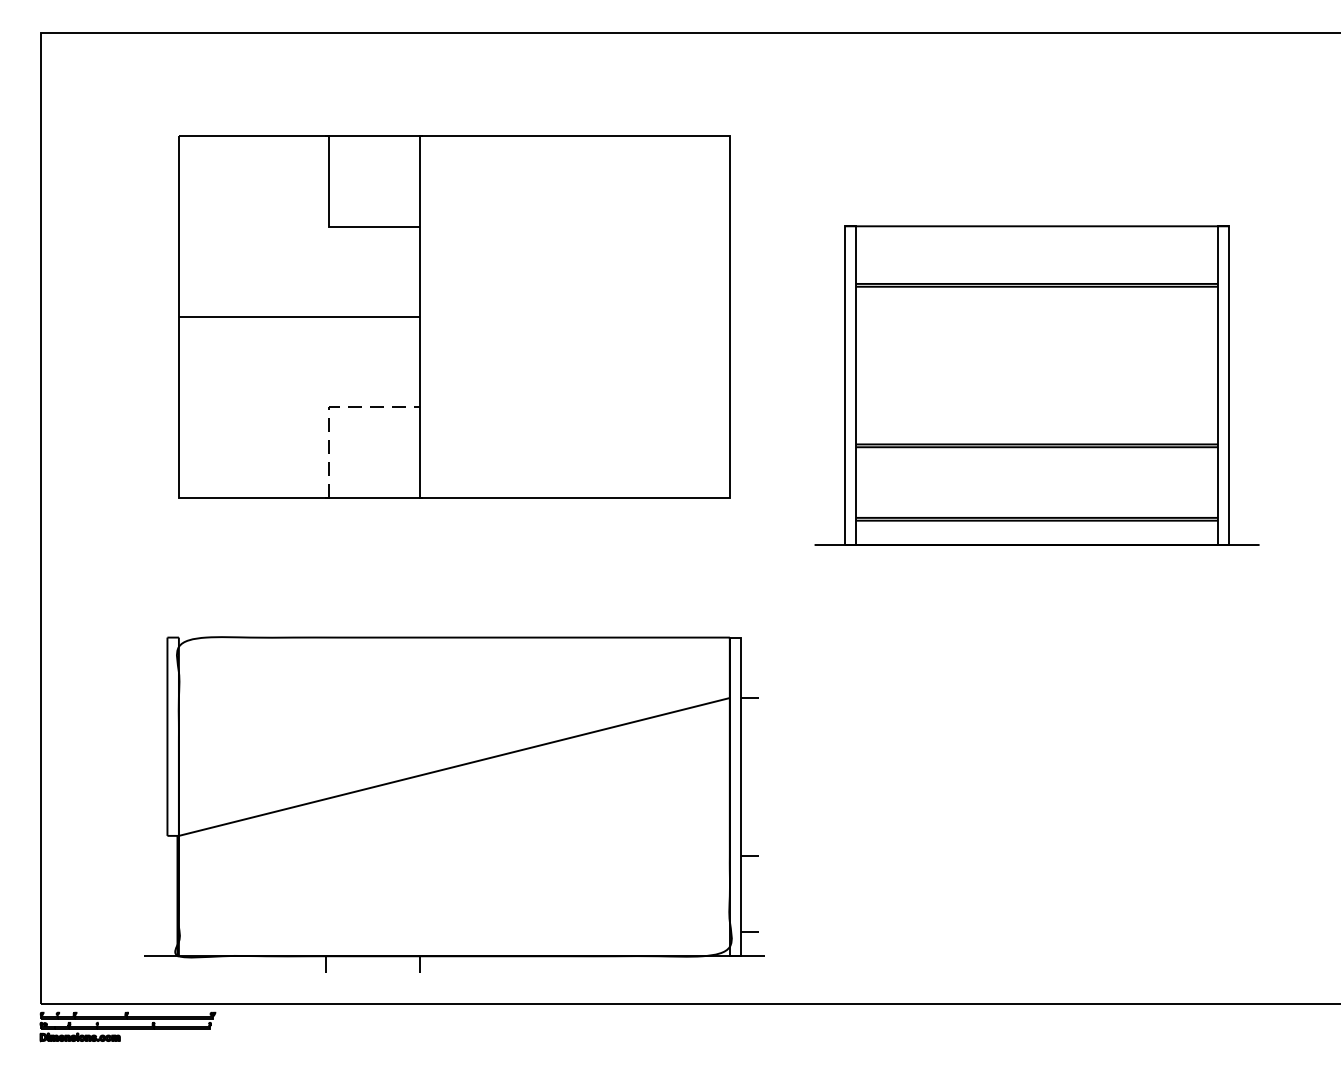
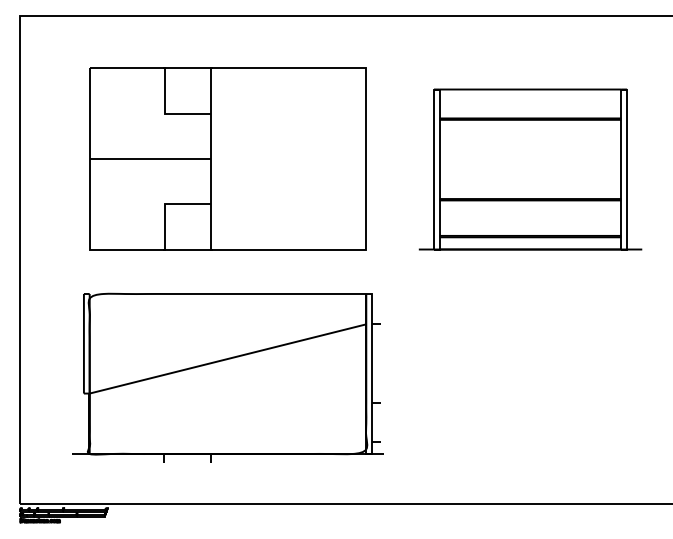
part: (1036, 385) -> (530, 169), moved
line: (329, 407) -> (165, 204), dashed -> solid
part: (453, 803) -> (227, 377), moved

